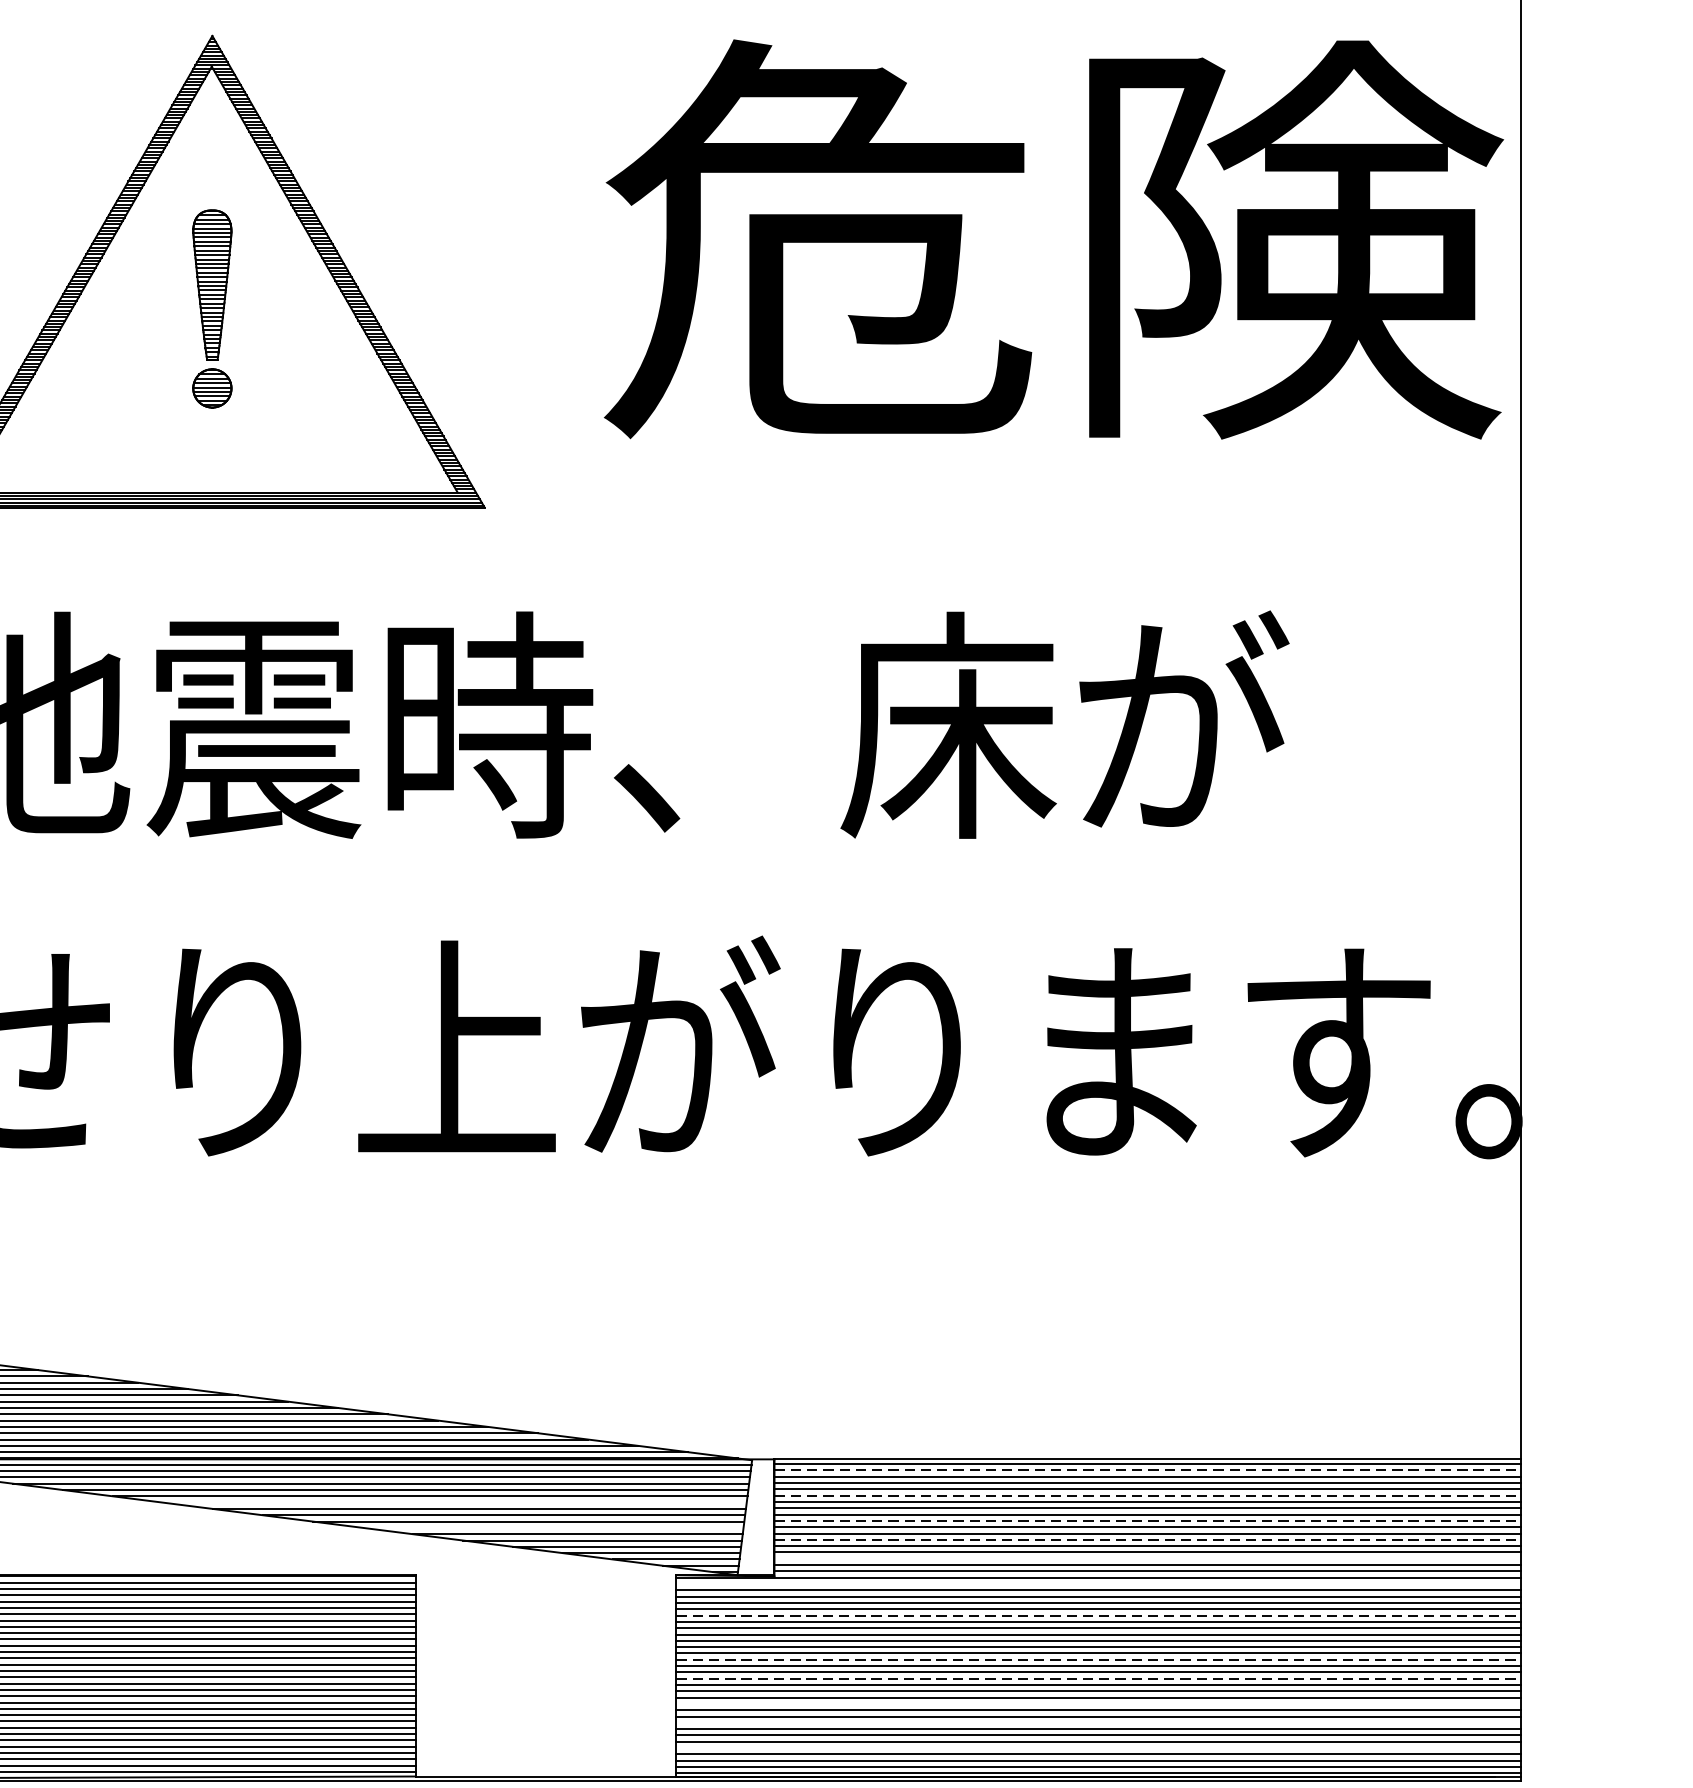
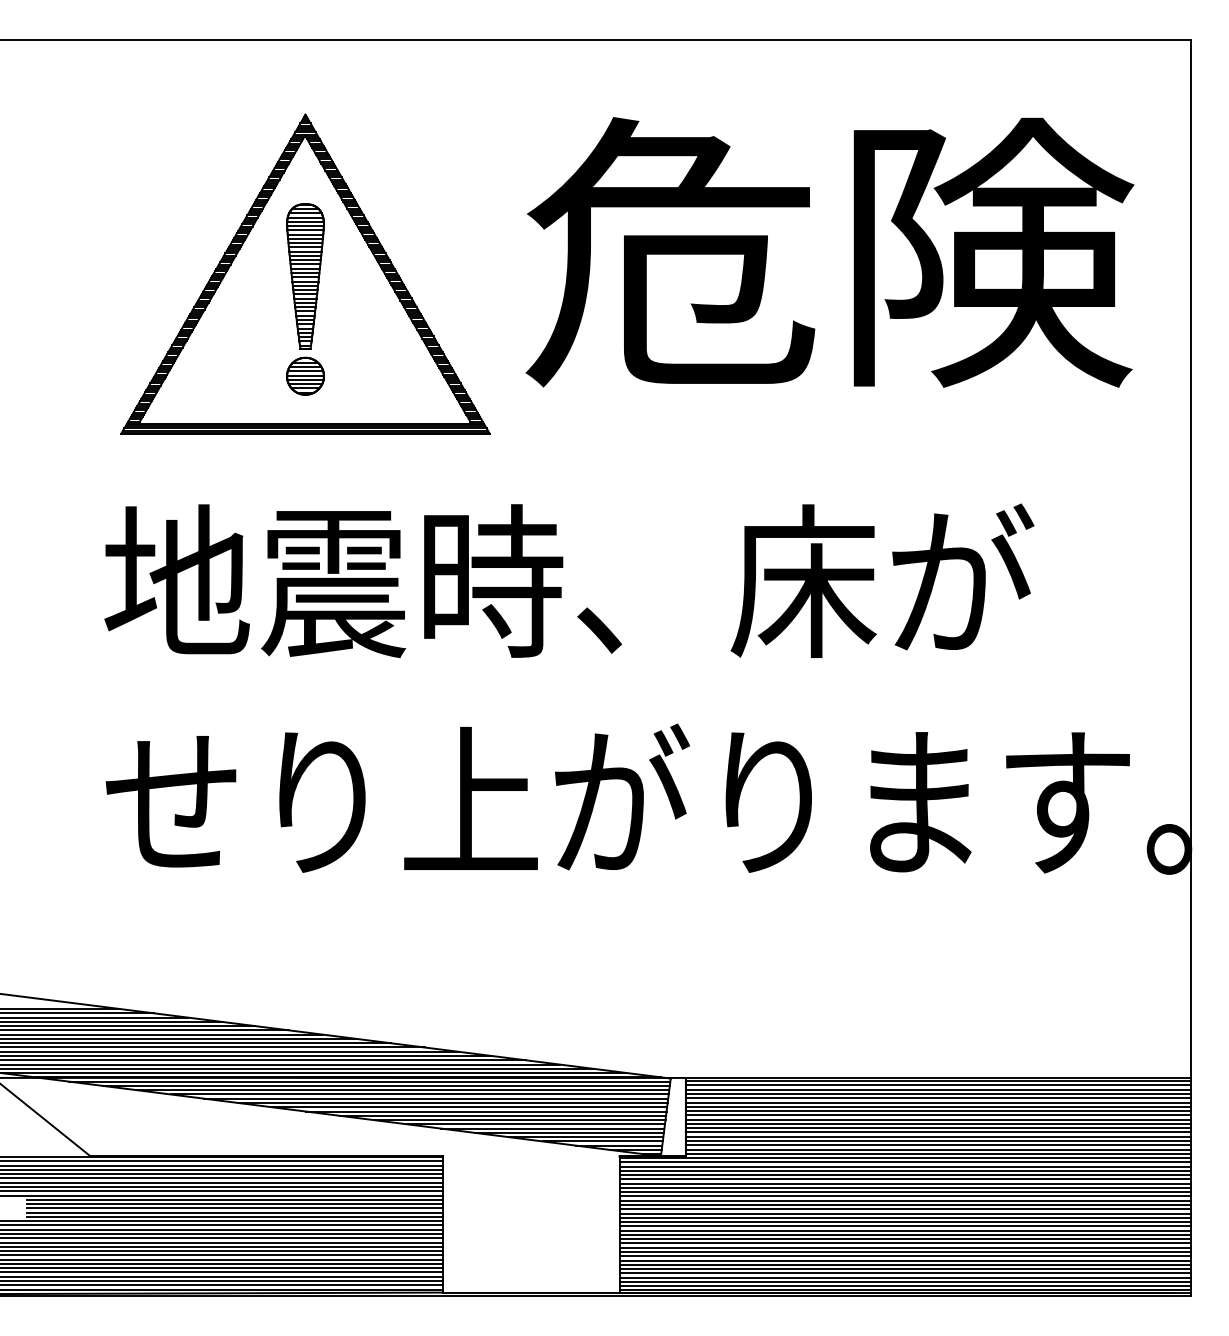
text: (1053, 239) -> (829, 252), moved
part: (212, 309) -> (305, 299), size x1.43
line: (1147, 1470) -> (938, 1085), dashed -> solid
line: (1147, 1495) -> (938, 1102), dashed -> solid
line: (454, 1503) -> (469, 1107), added
line: (1147, 1520) -> (938, 1119), dashed -> solid
line: (552, 1528) -> (535, 1124), added
line: (1147, 1539) -> (938, 1132), dashed -> solid
line: (1147, 1559) -> (938, 1145), added
line: (1098, 1584) -> (905, 1162), added
line: (1098, 1615) -> (905, 1183), dashed -> solid
line: (1098, 1659) -> (905, 1213), dashed -> solid
line: (1098, 1678) -> (905, 1226), dashed -> solid
line: (1098, 1703) -> (905, 1243), added
line: (1098, 1723) -> (905, 1256), added
line: (1098, 1748) -> (905, 1273), added

